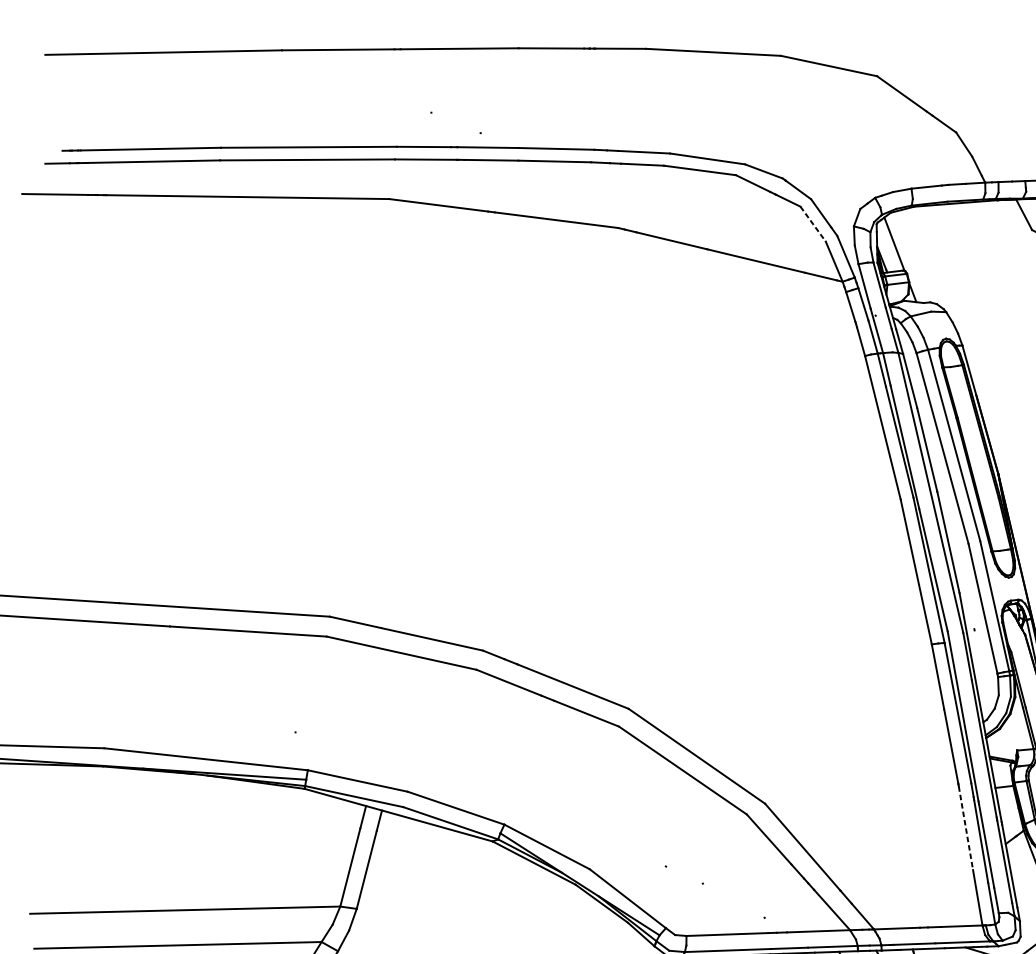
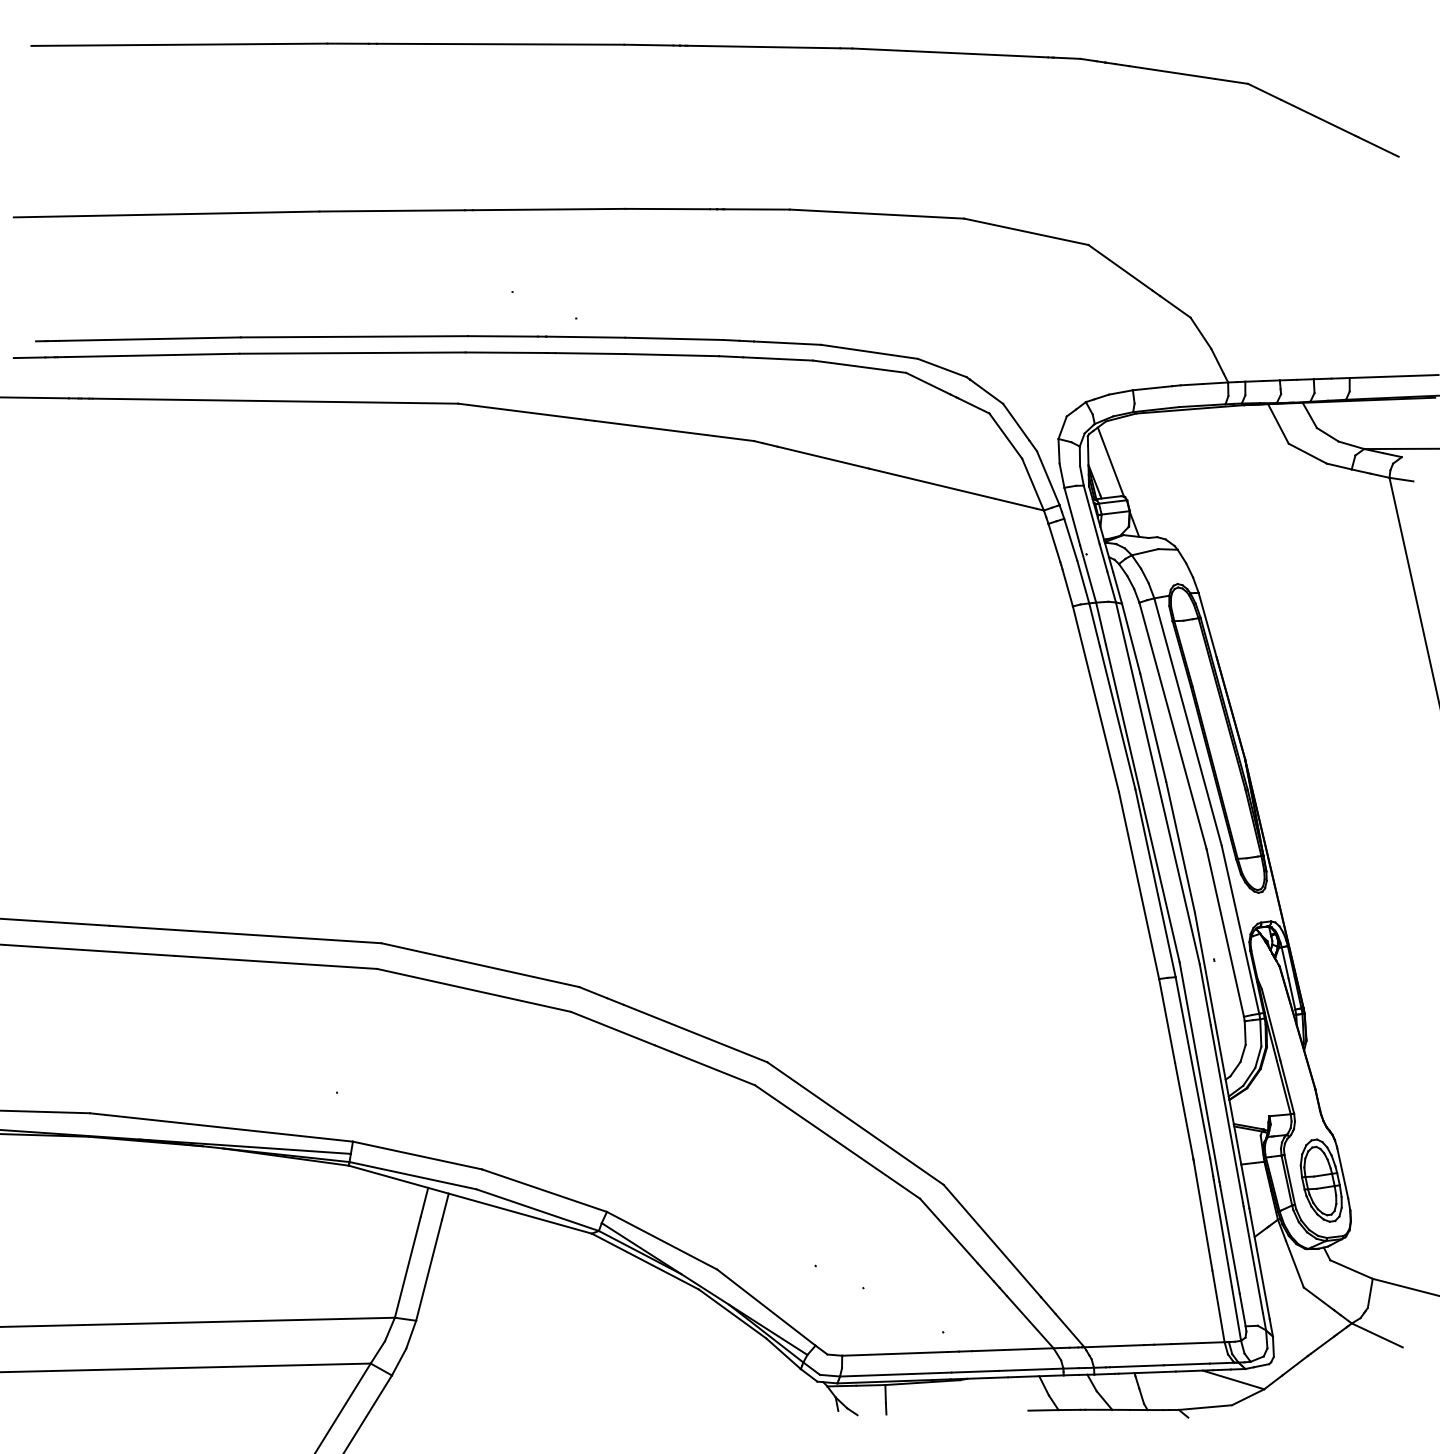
line: (812, 224) -> (1005, 436), dashed -> solid
line: (966, 828) -> (1203, 1216), dashed -> solid

